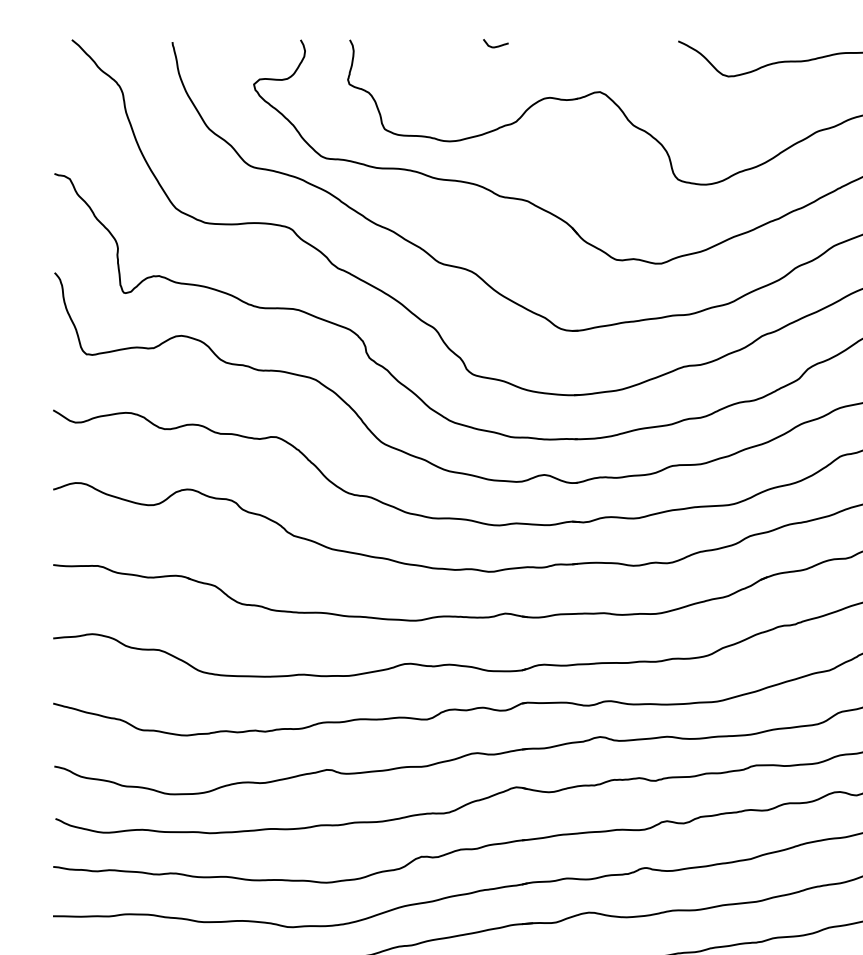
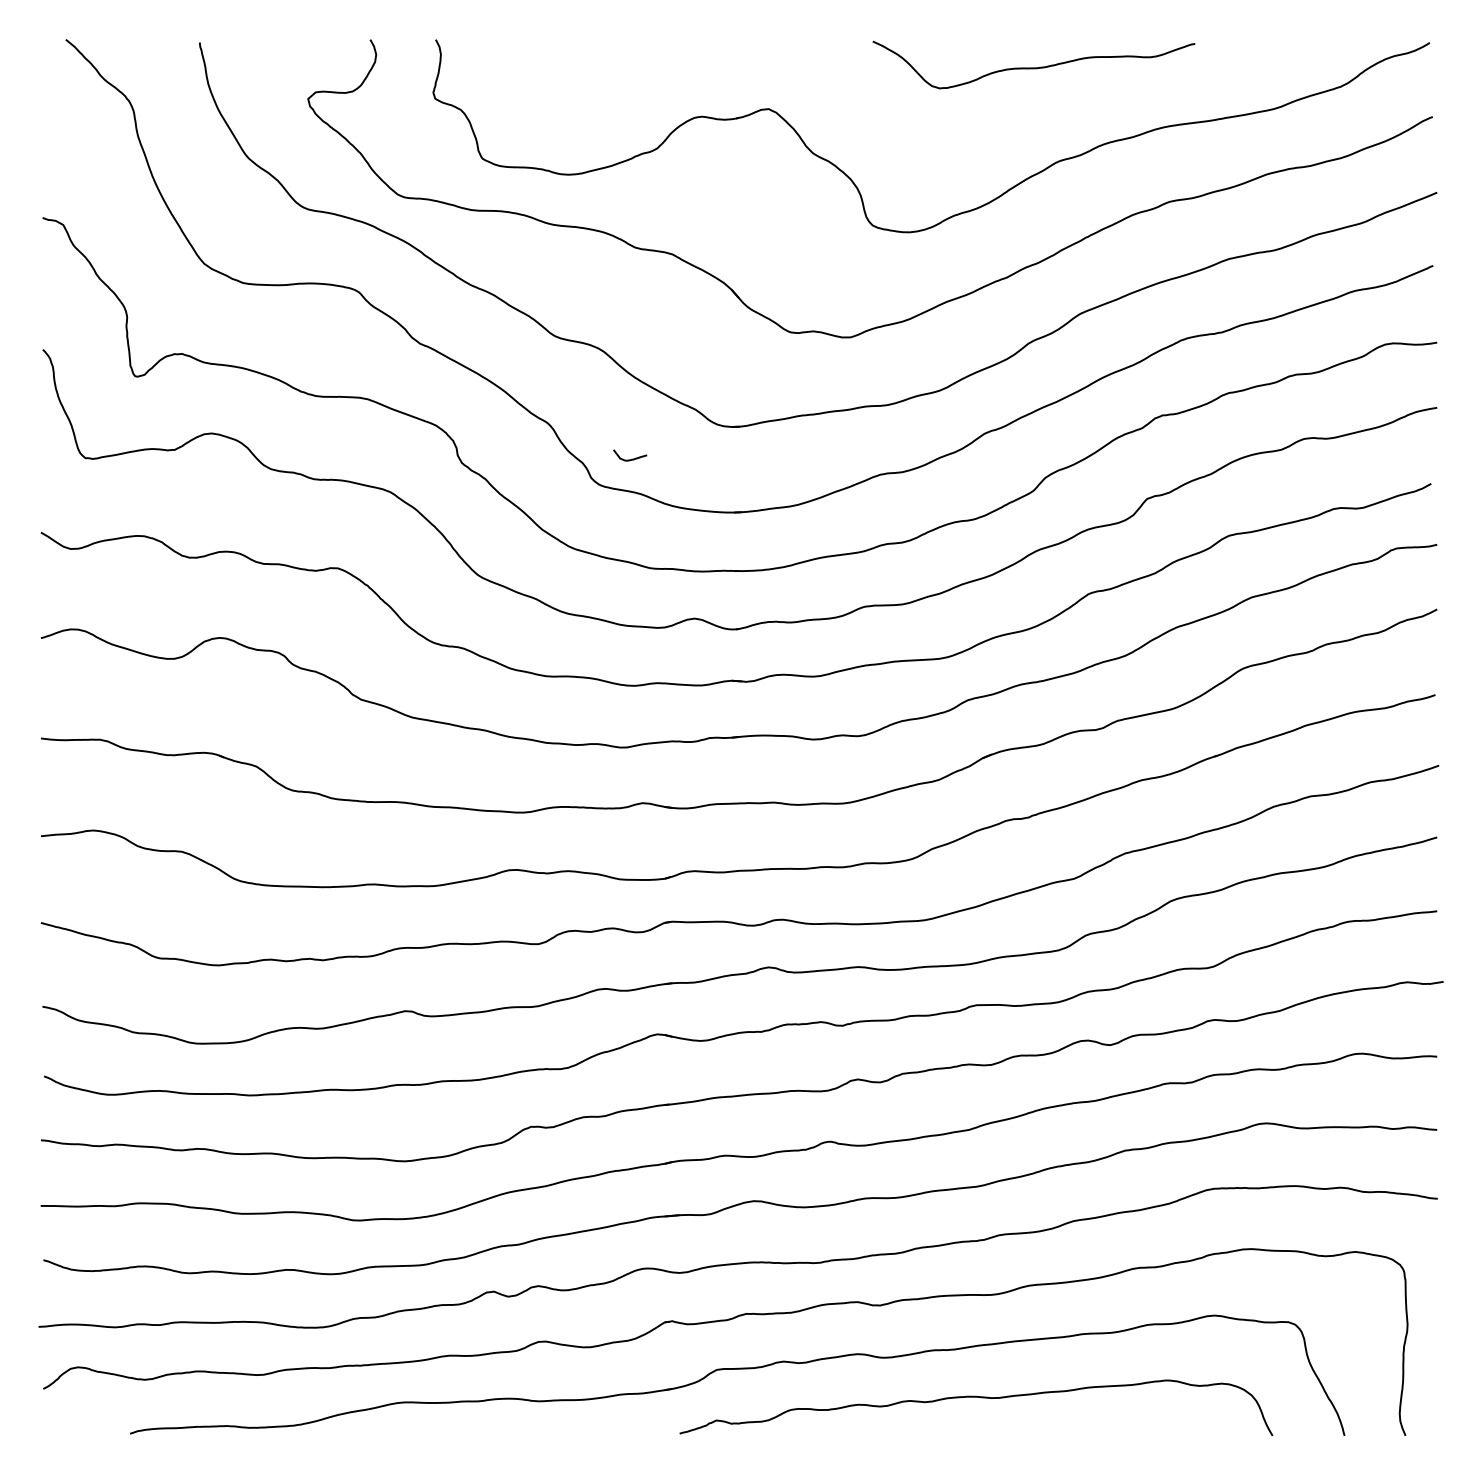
curve: (497, 45) -> (632, 458), moved

